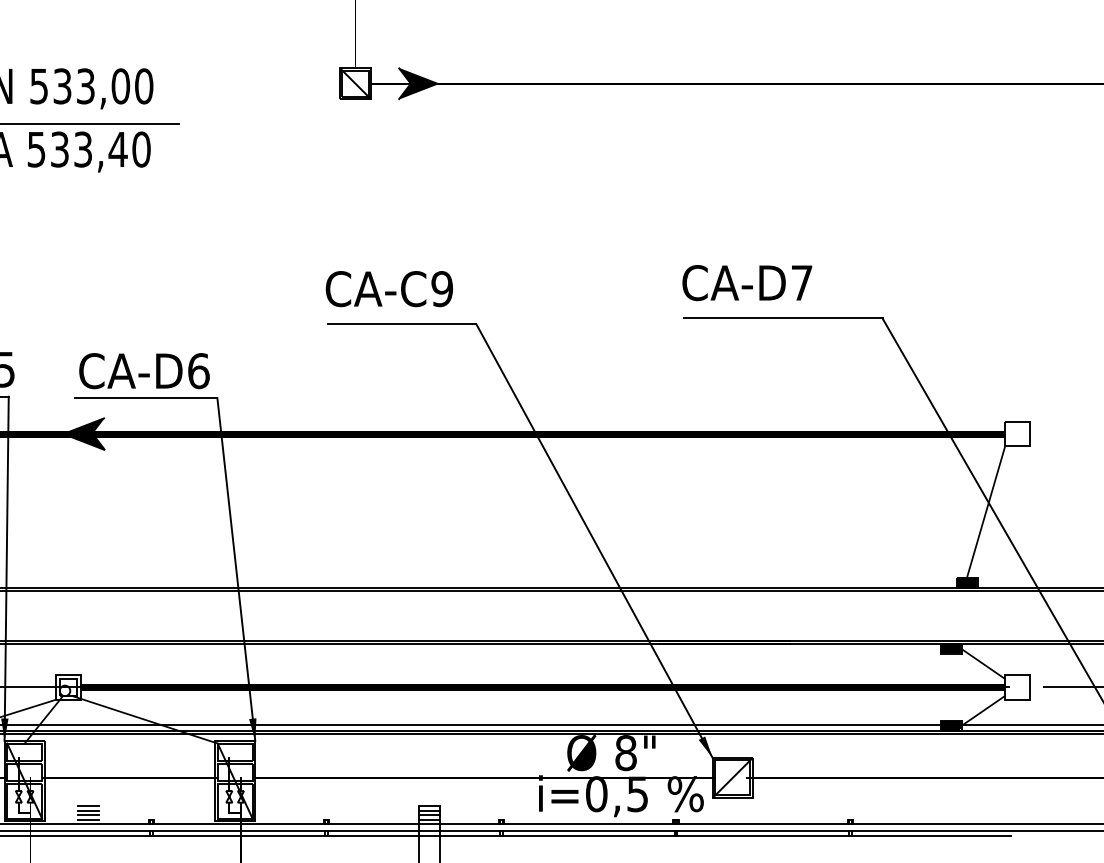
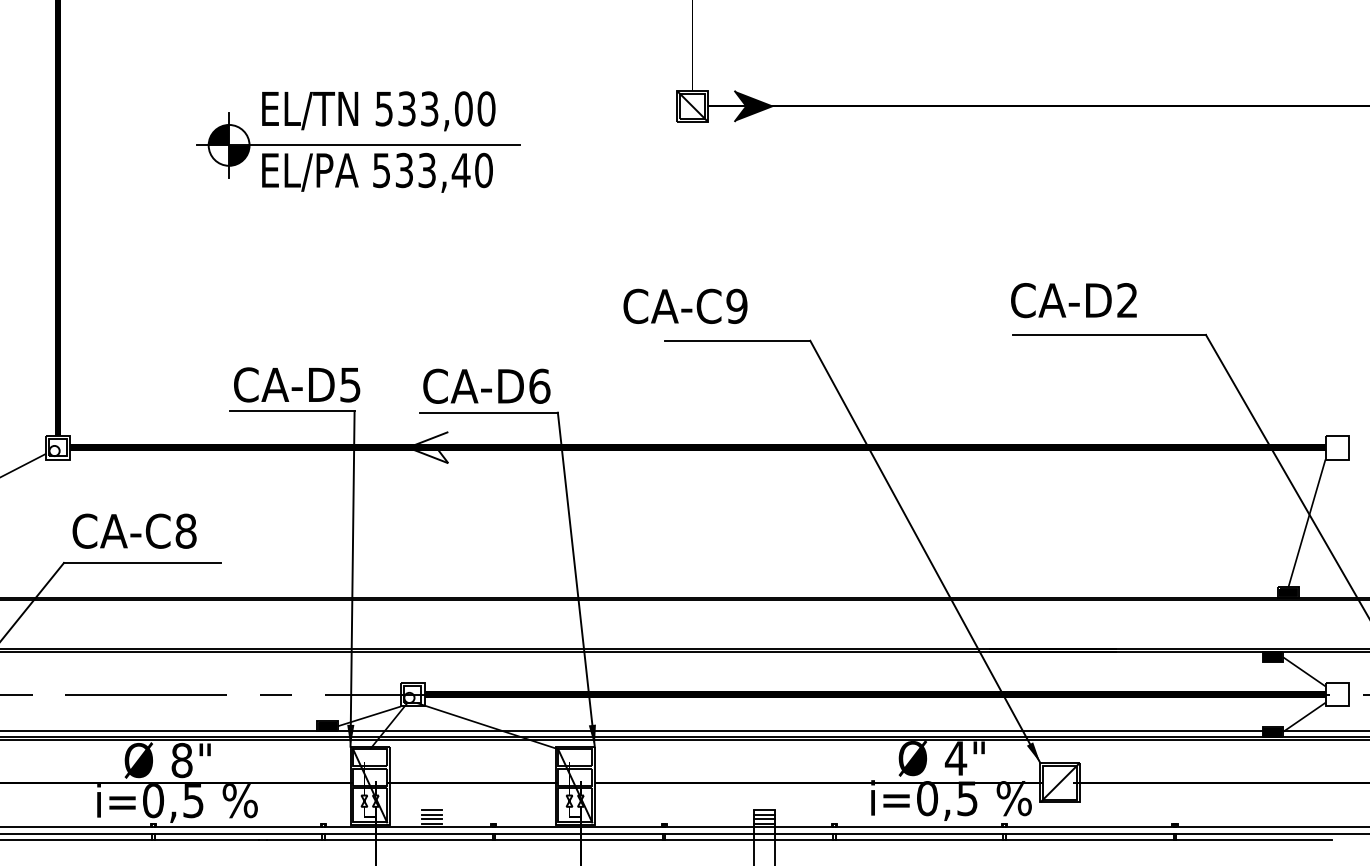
text: (801, 283) -> (1127, 300), CA-D7 -> CA-D2
text: (389, 288) -> (685, 305), moved
fill: (84, 433) -> (428, 447), removed
text: (625, 753) -> (955, 758), 8" -> 4"

